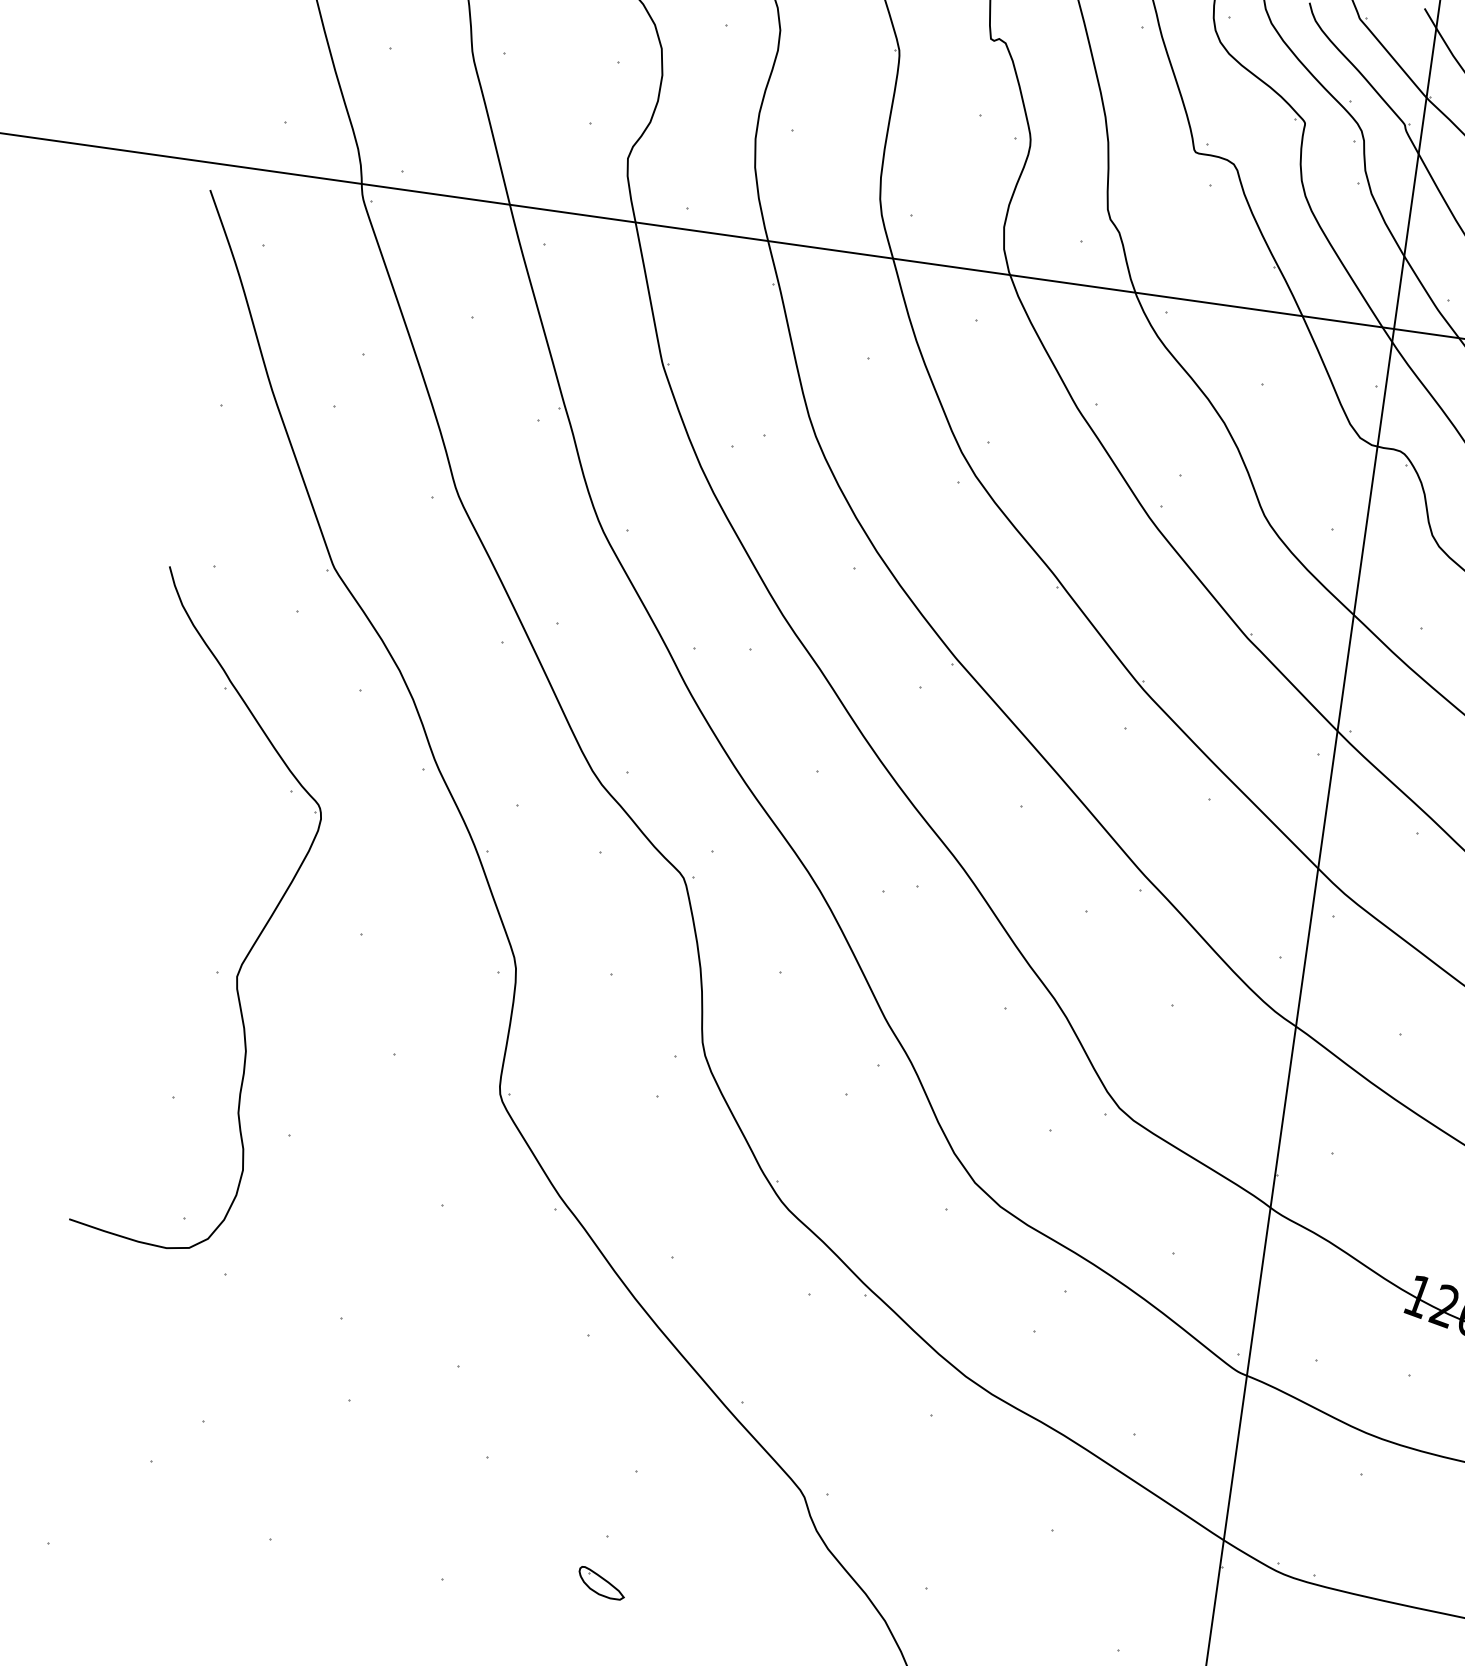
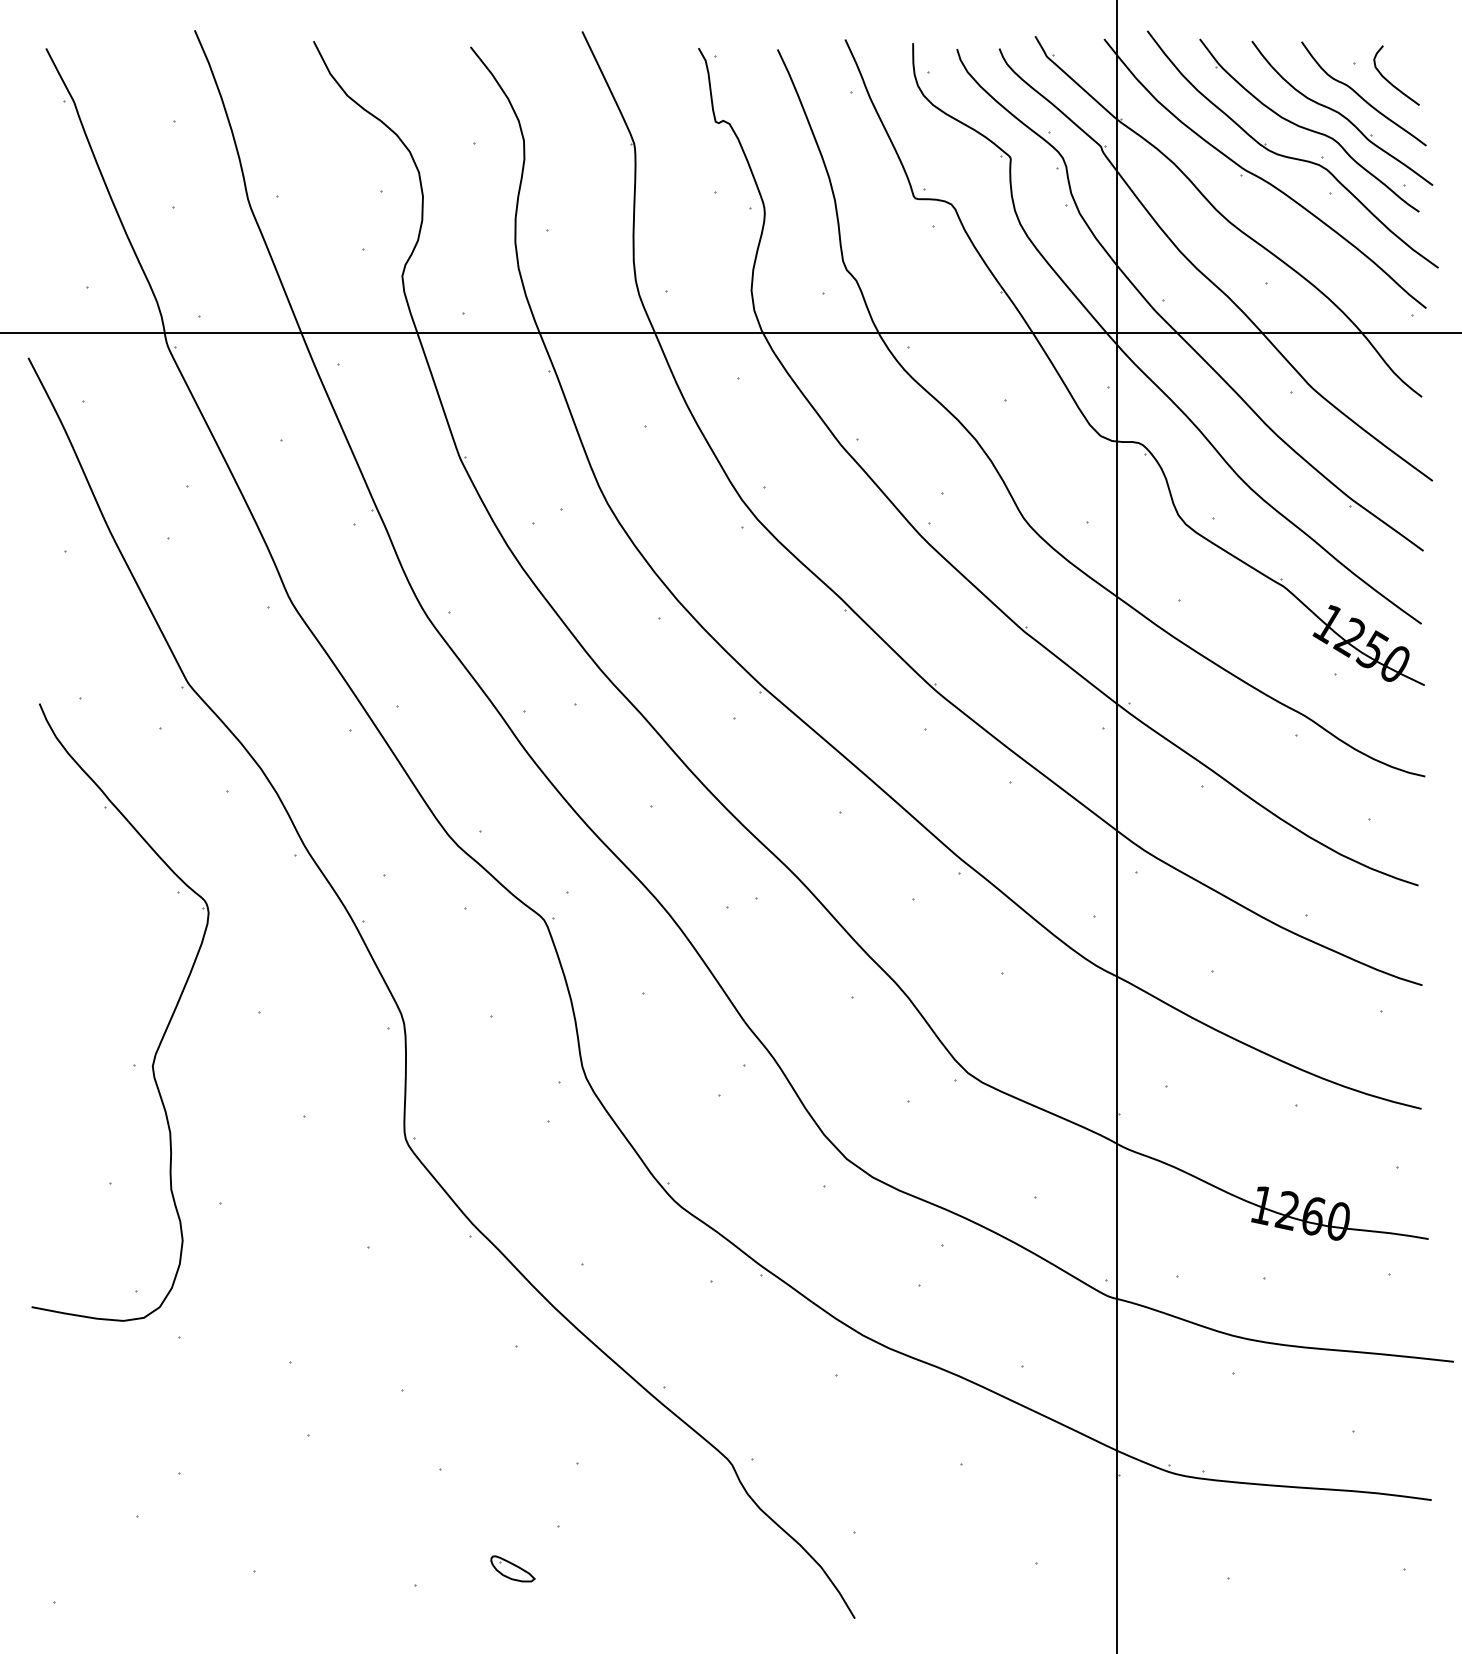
part: (601, 1582) -> (512, 1568), moved

